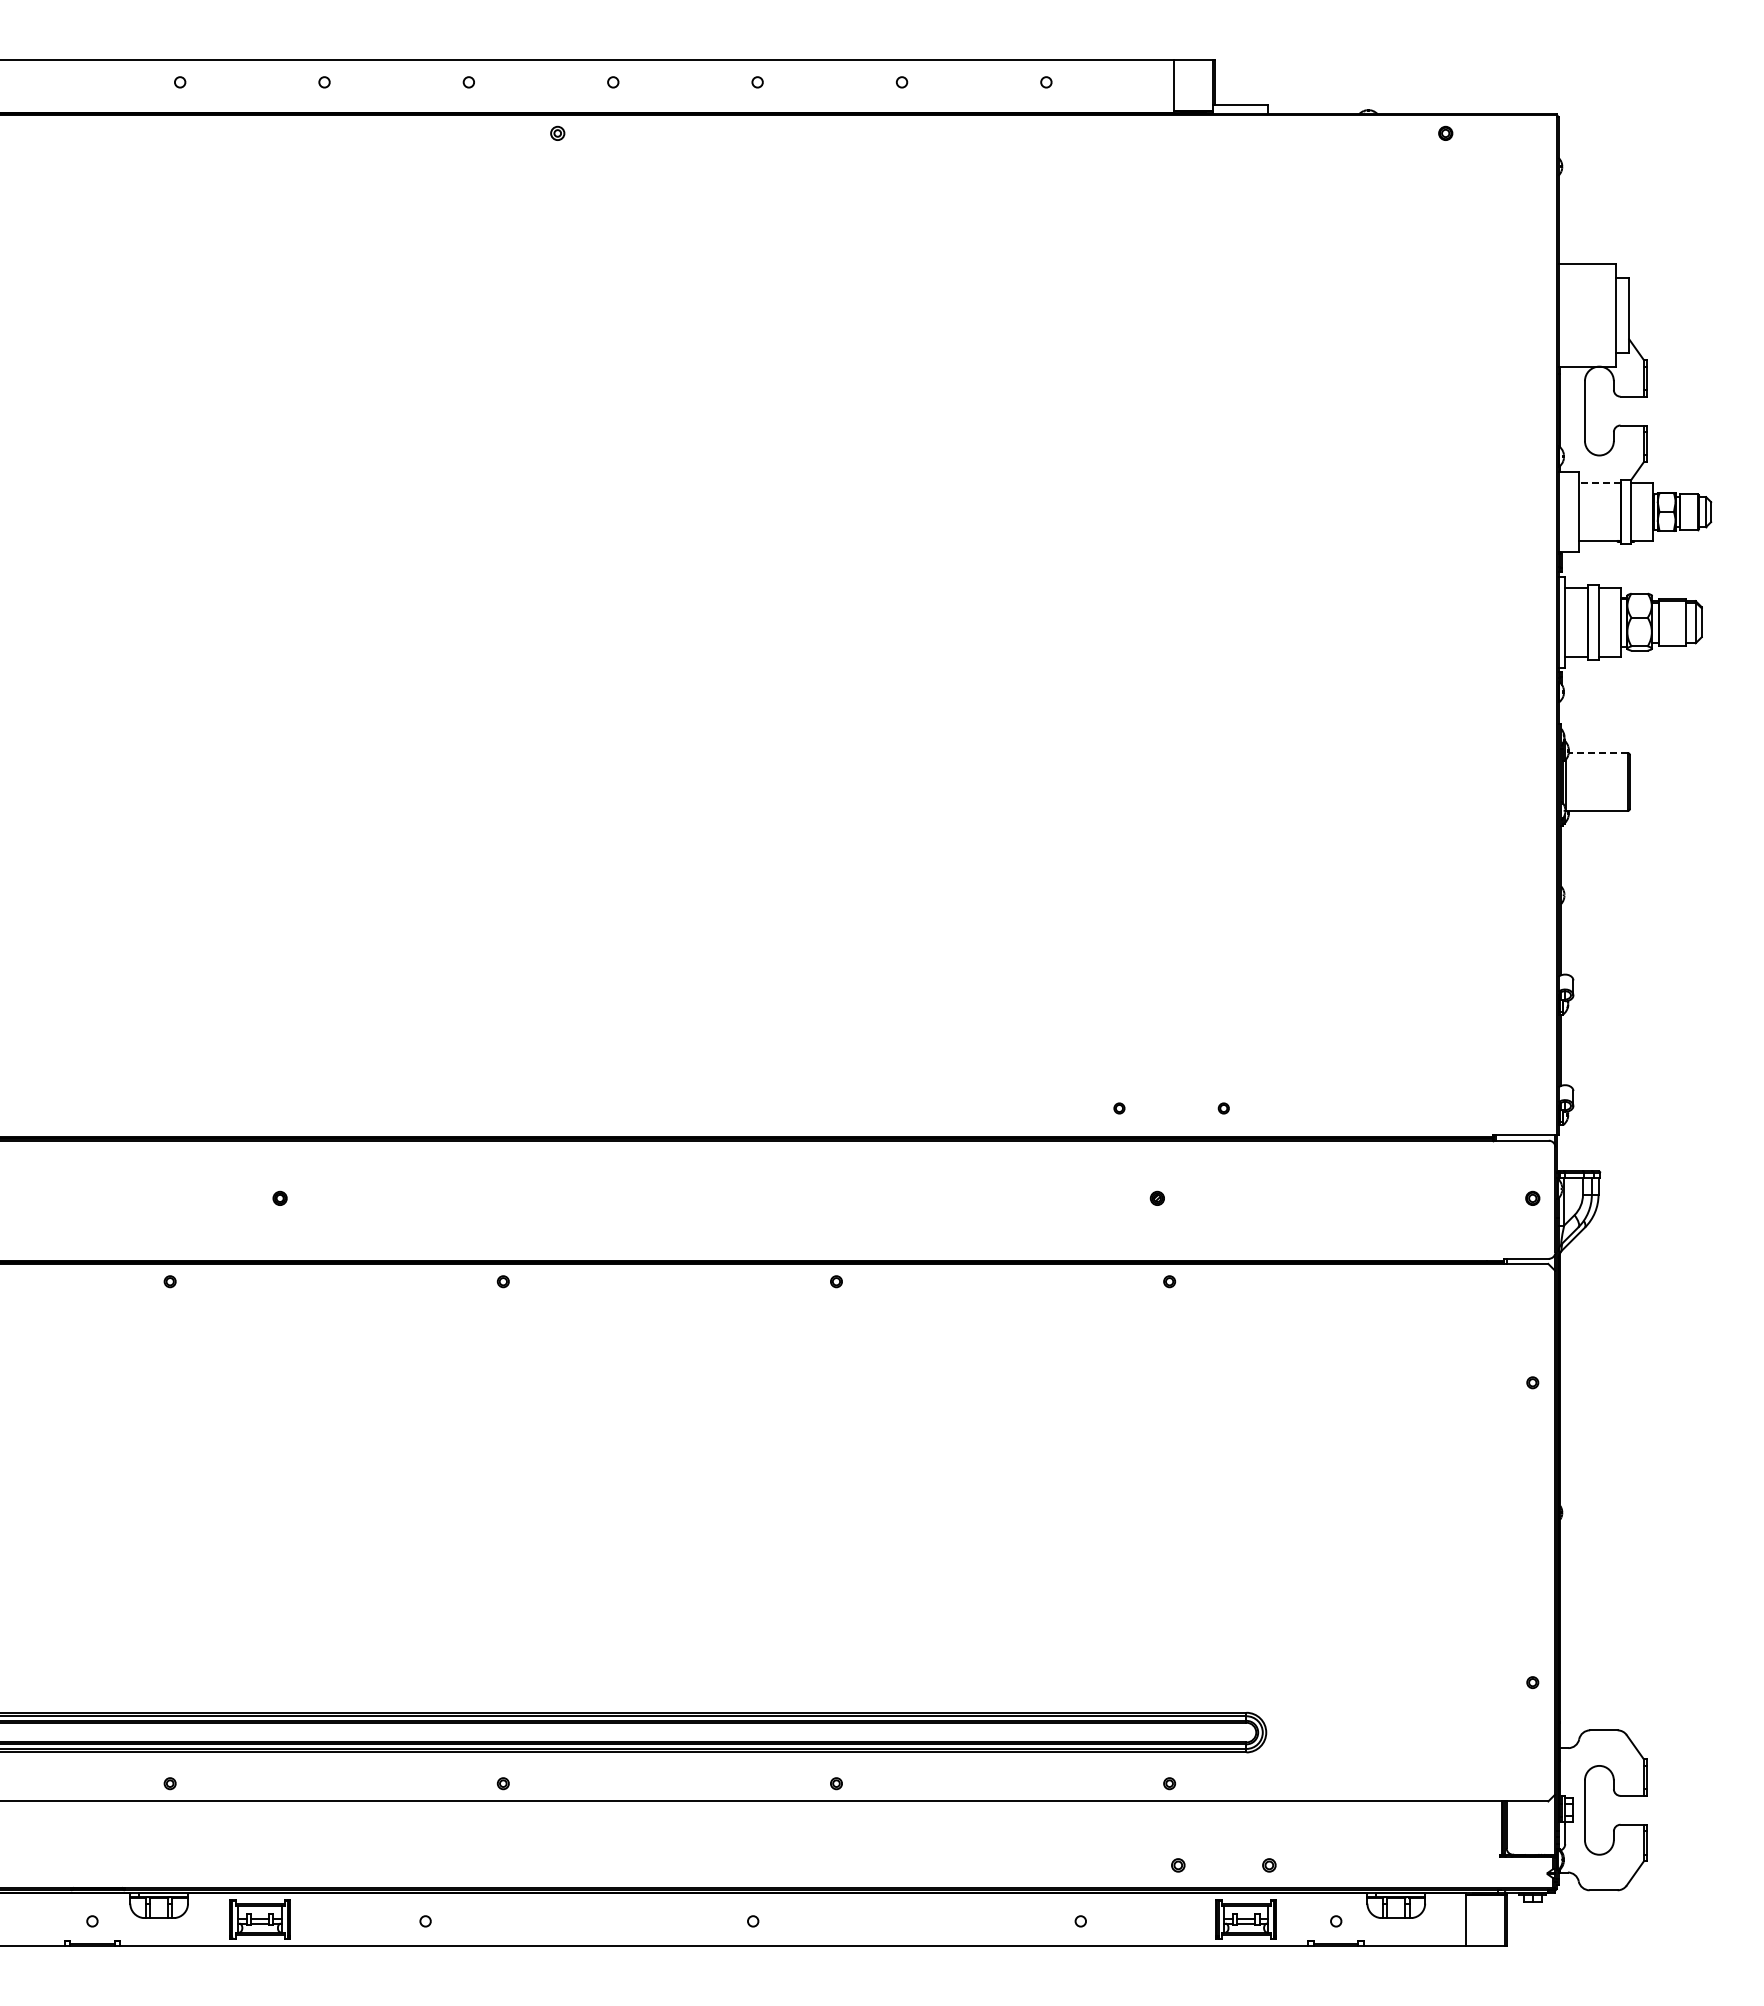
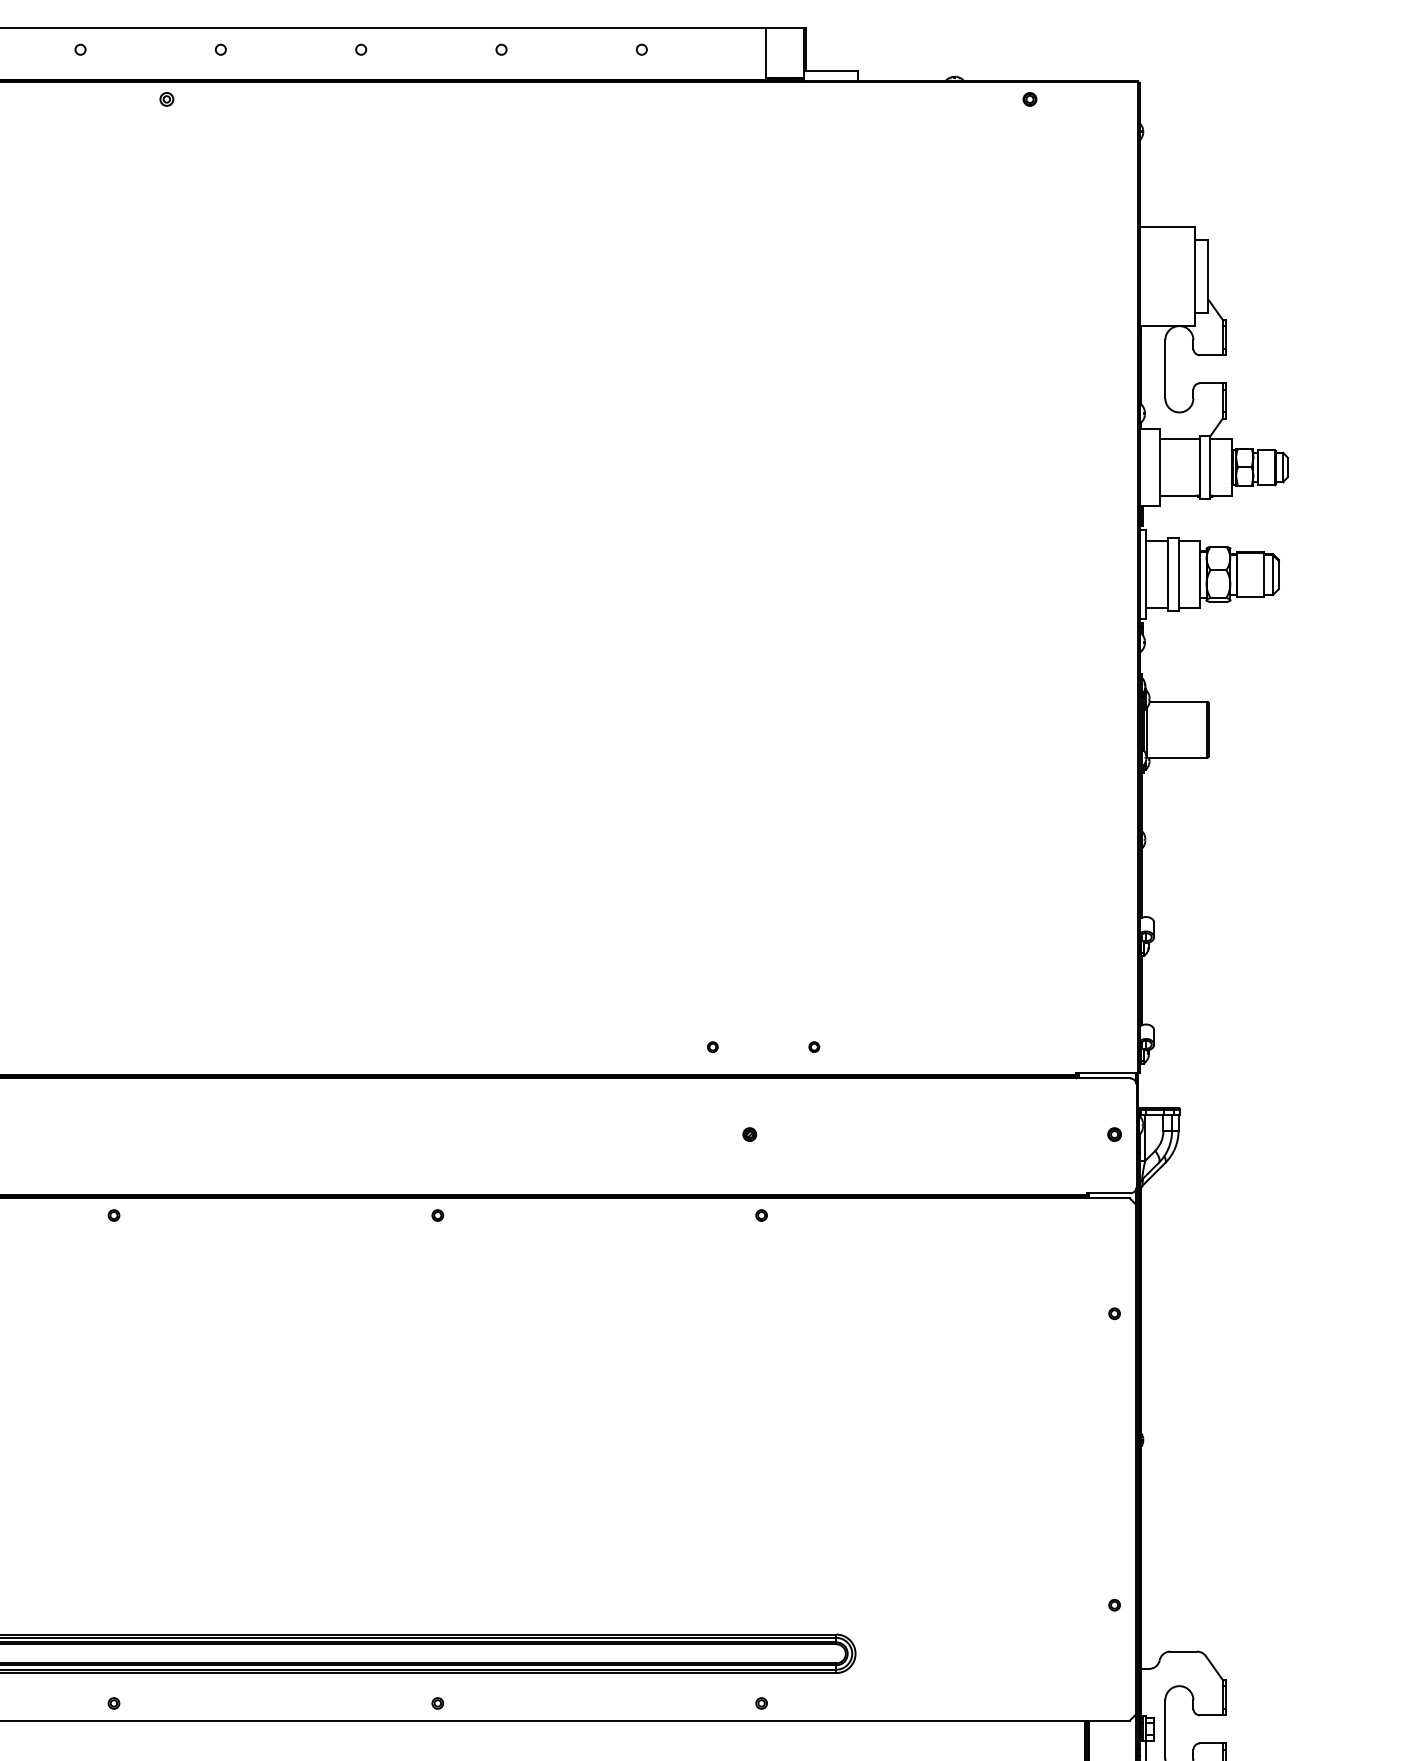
line: (1599, 483) -> (1179, 439), dashed -> solid
line: (1598, 753) -> (1178, 702), dashed -> solid

